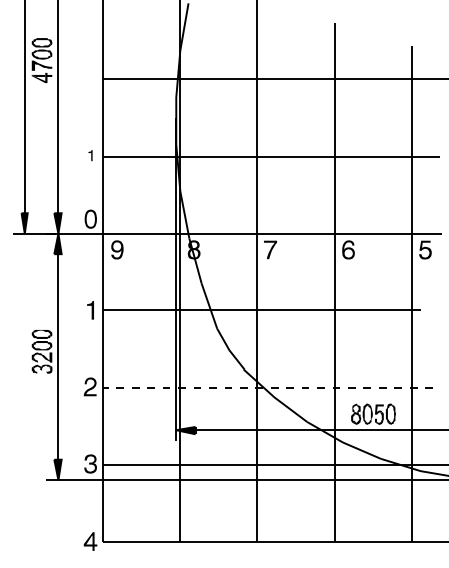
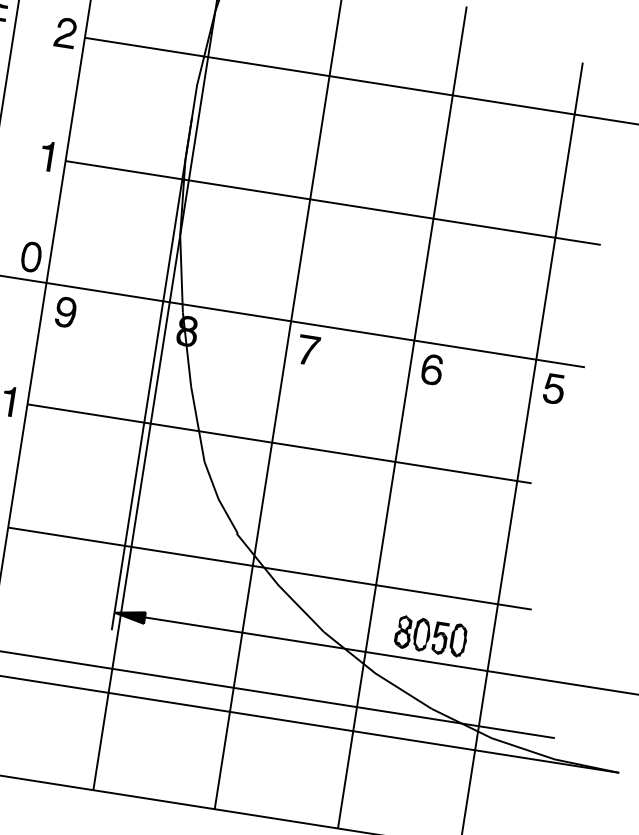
fill: (89, 77) -> (64, 32), added
part: (90, 155) -> (46, 156), size x1.67
line: (267, 388) -> (269, 569), dashed -> solid

